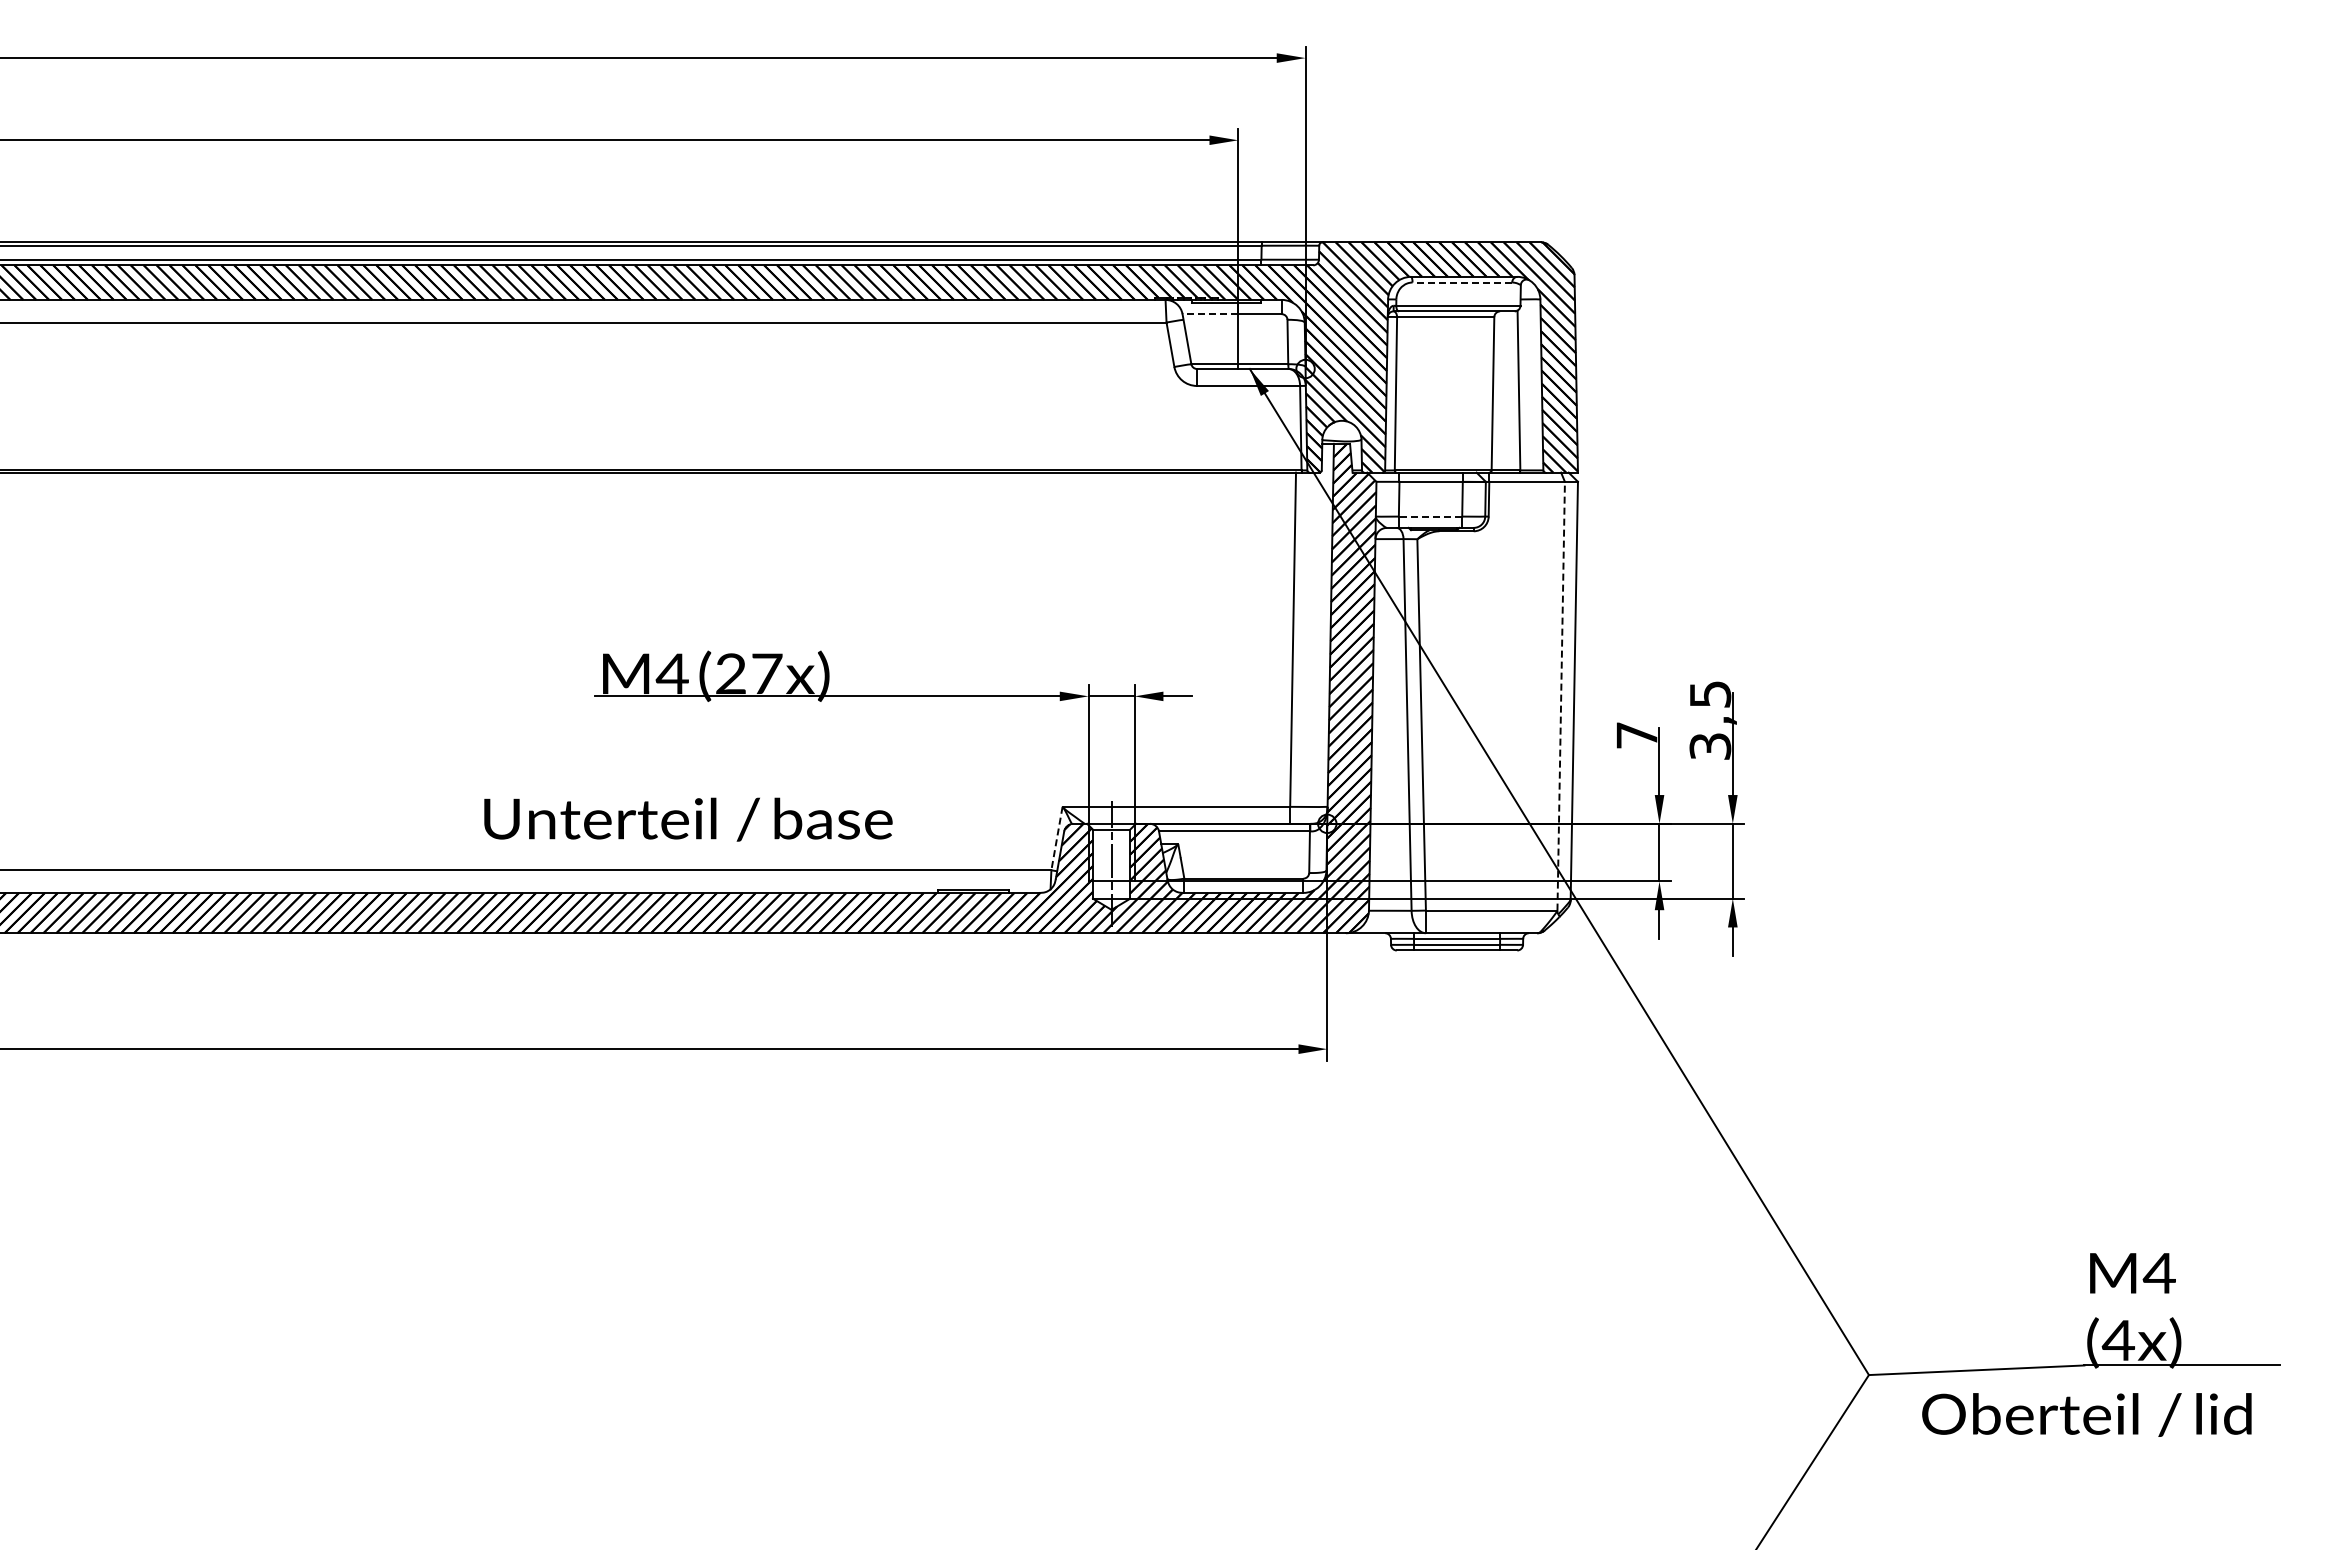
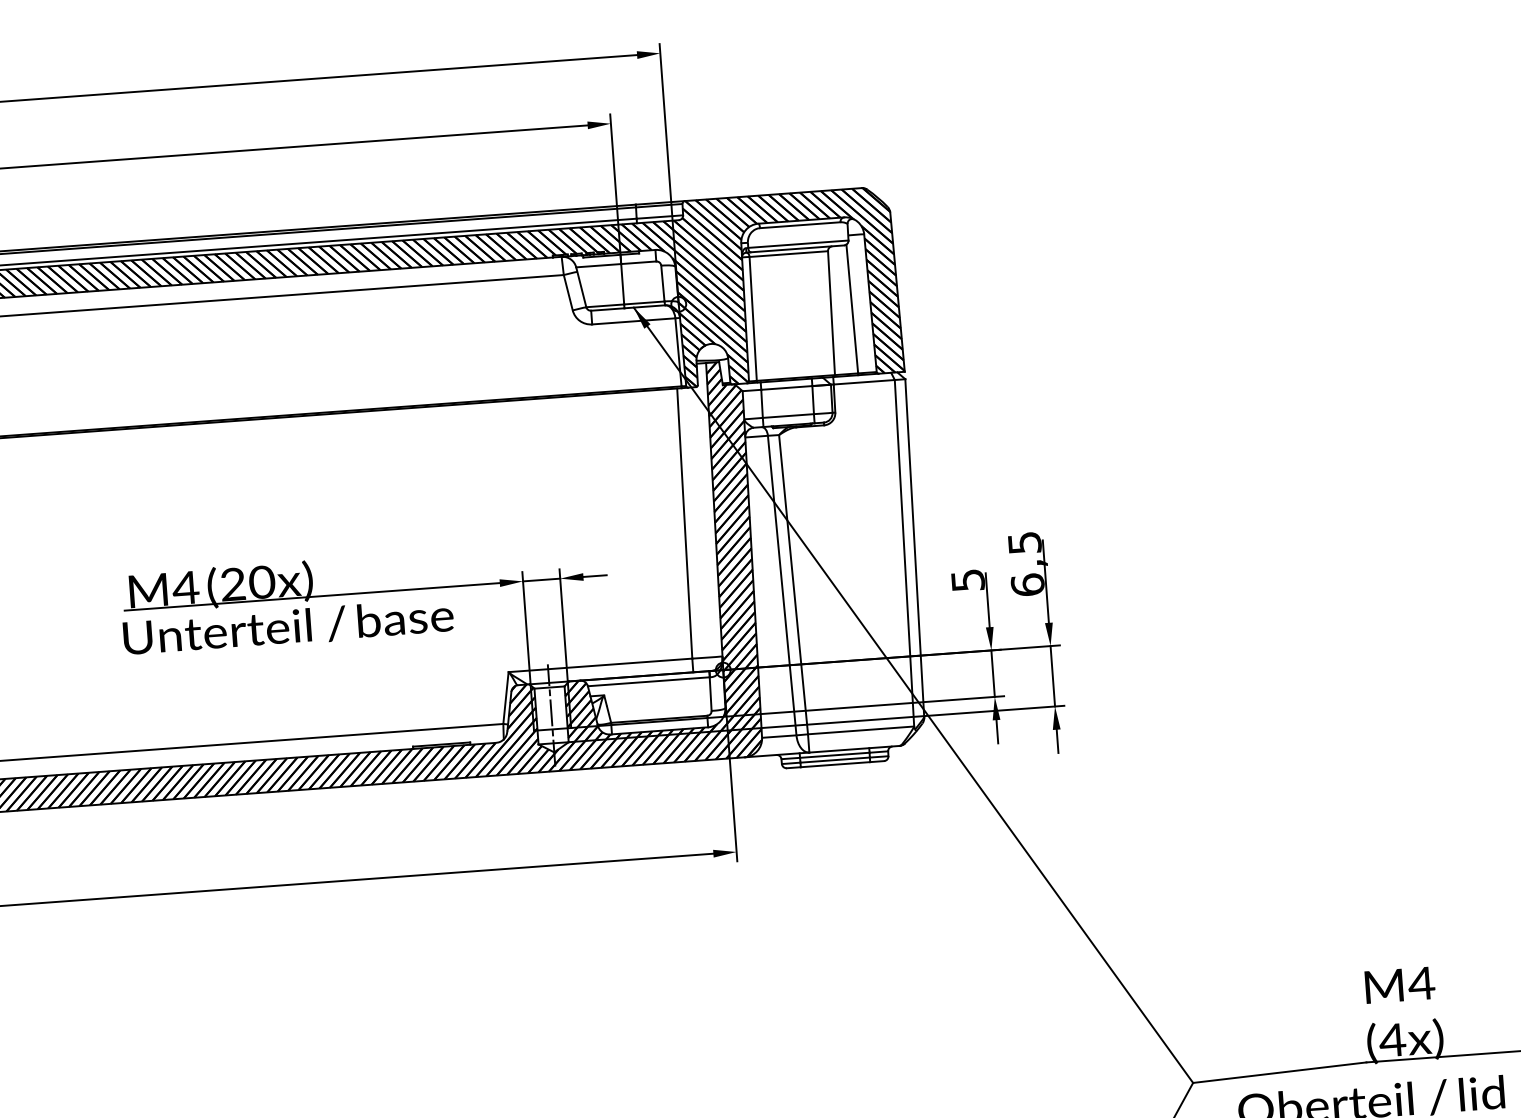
line: (1462, 282) -> (800, 225), dashed -> solid
line: (1210, 314) -> (598, 265), dashed -> solid
line: (1430, 516) -> (788, 415), dashed -> solid
text: (767, 673) -> (262, 581), (27x) -> (20x)
line: (1561, 695) -> (904, 552), dashed -> solid
text: (1636, 735) -> (967, 580), 7 -> 5
text: (1710, 746) -> (1027, 585), 3,5 -> 6,5
text: (688, 819) -> (288, 627), moved
line: (1056, 839) -> (505, 698), dashed -> solid

